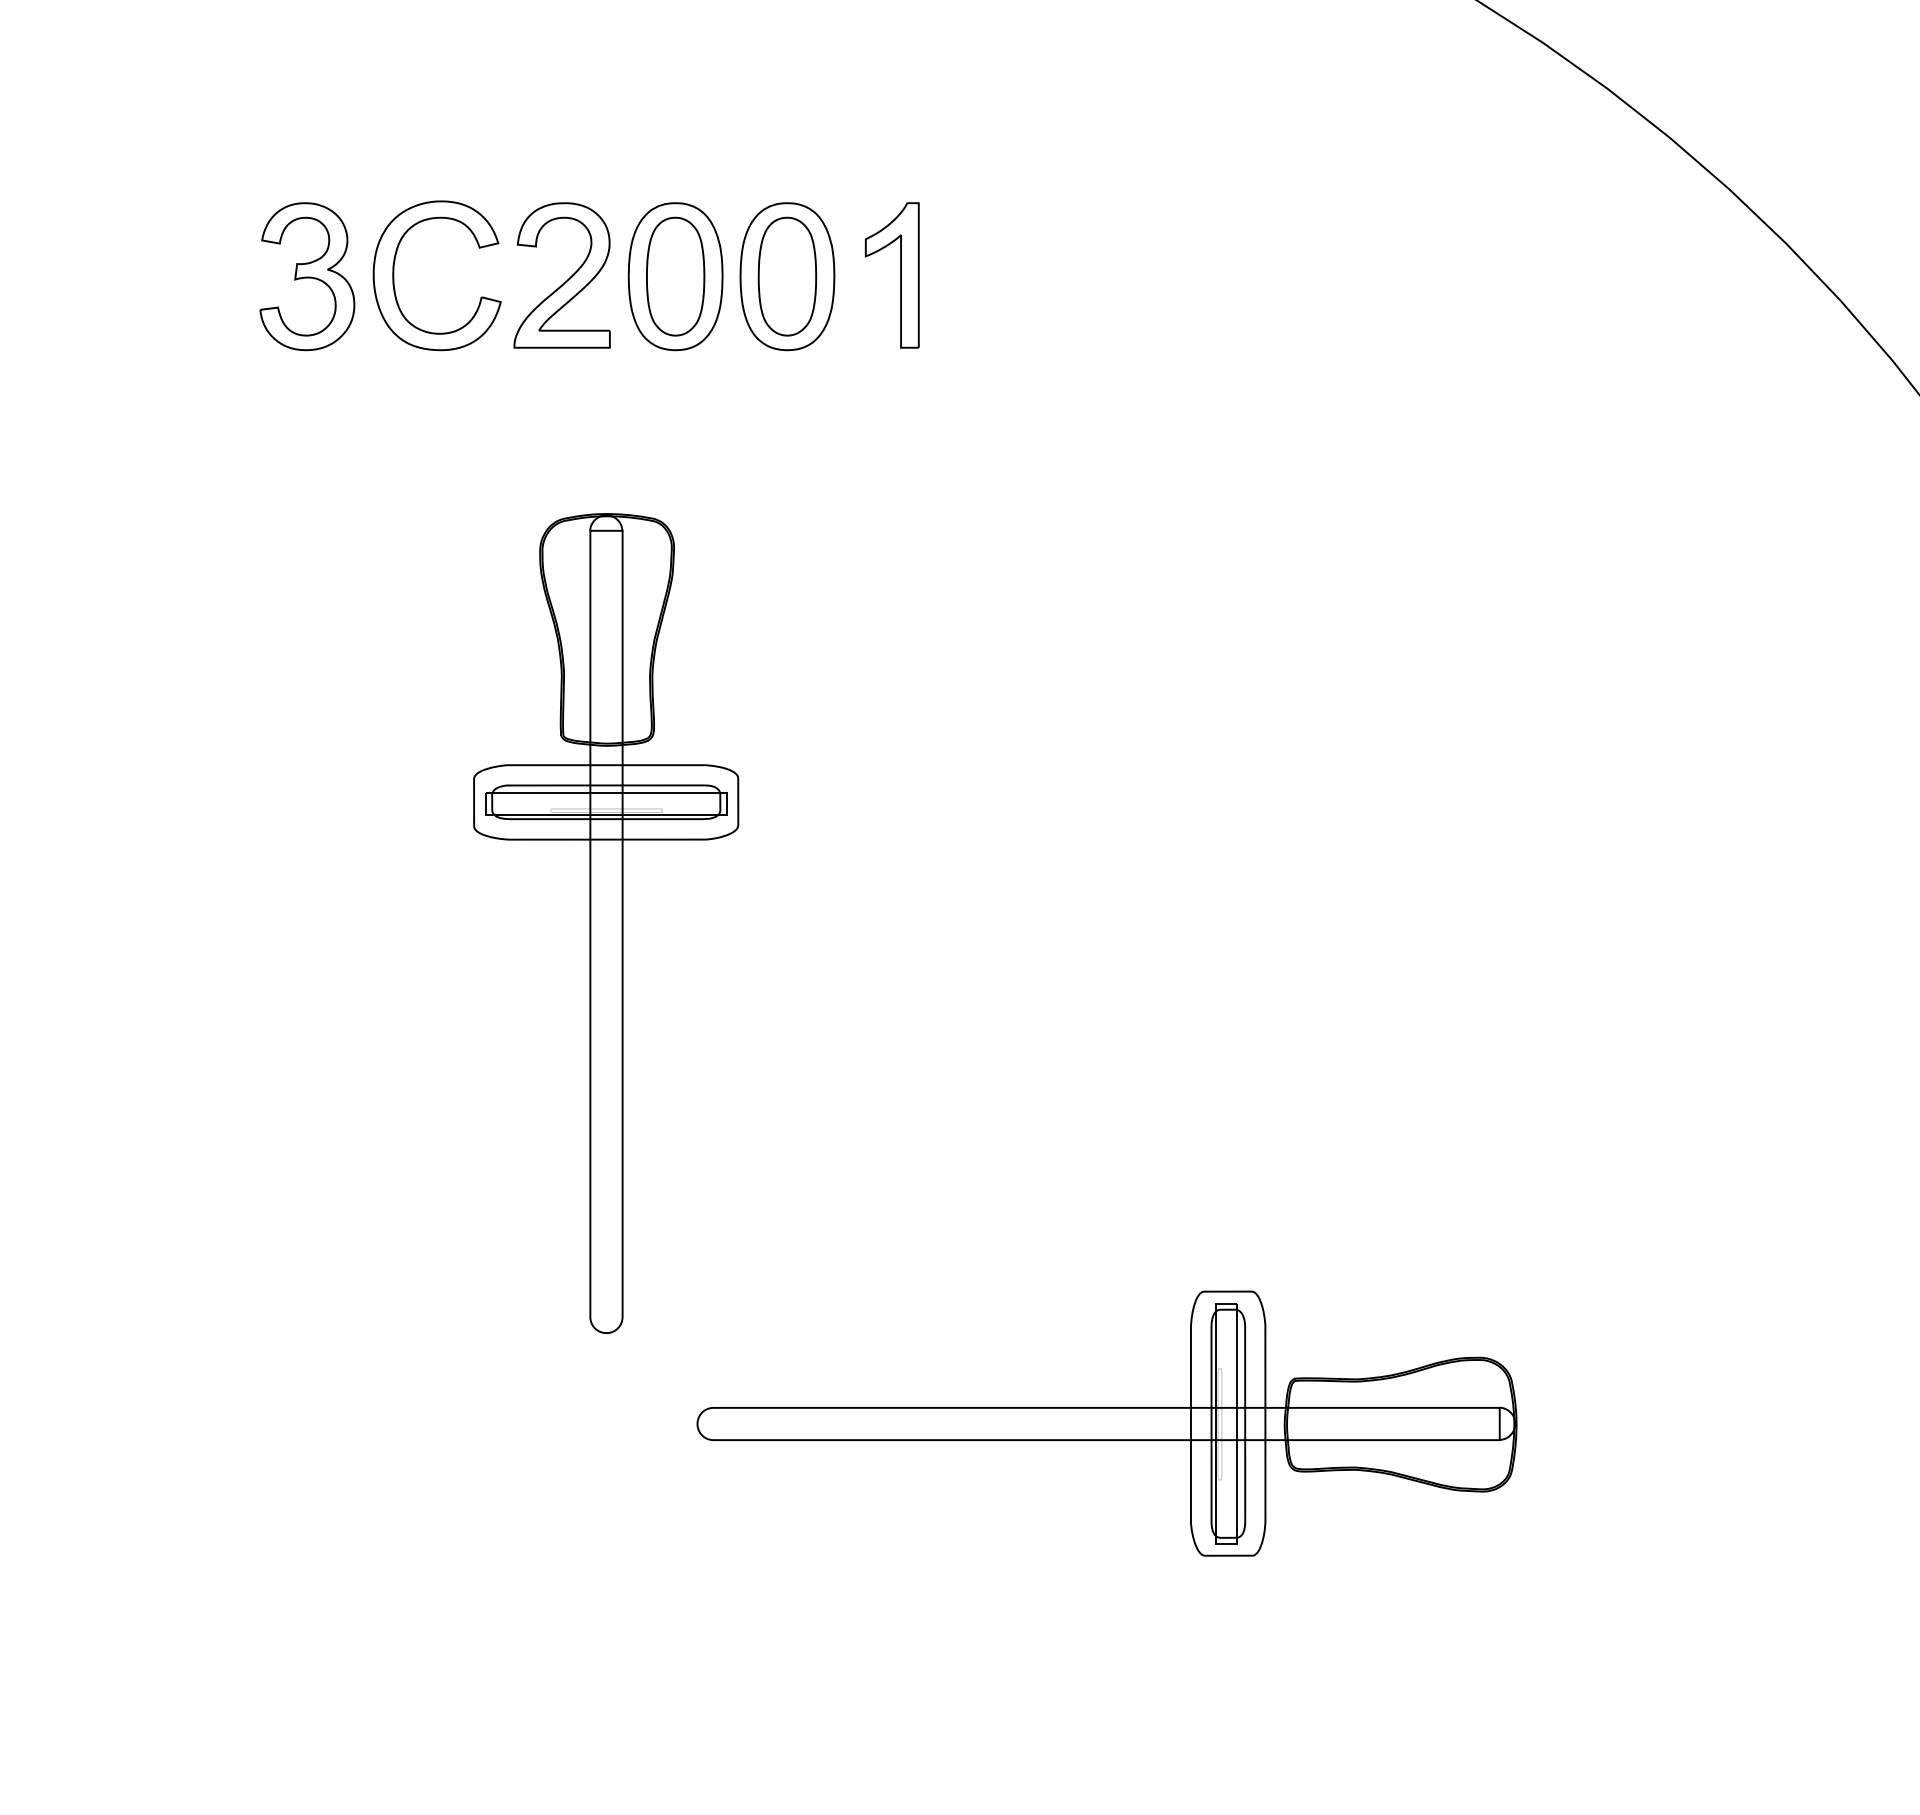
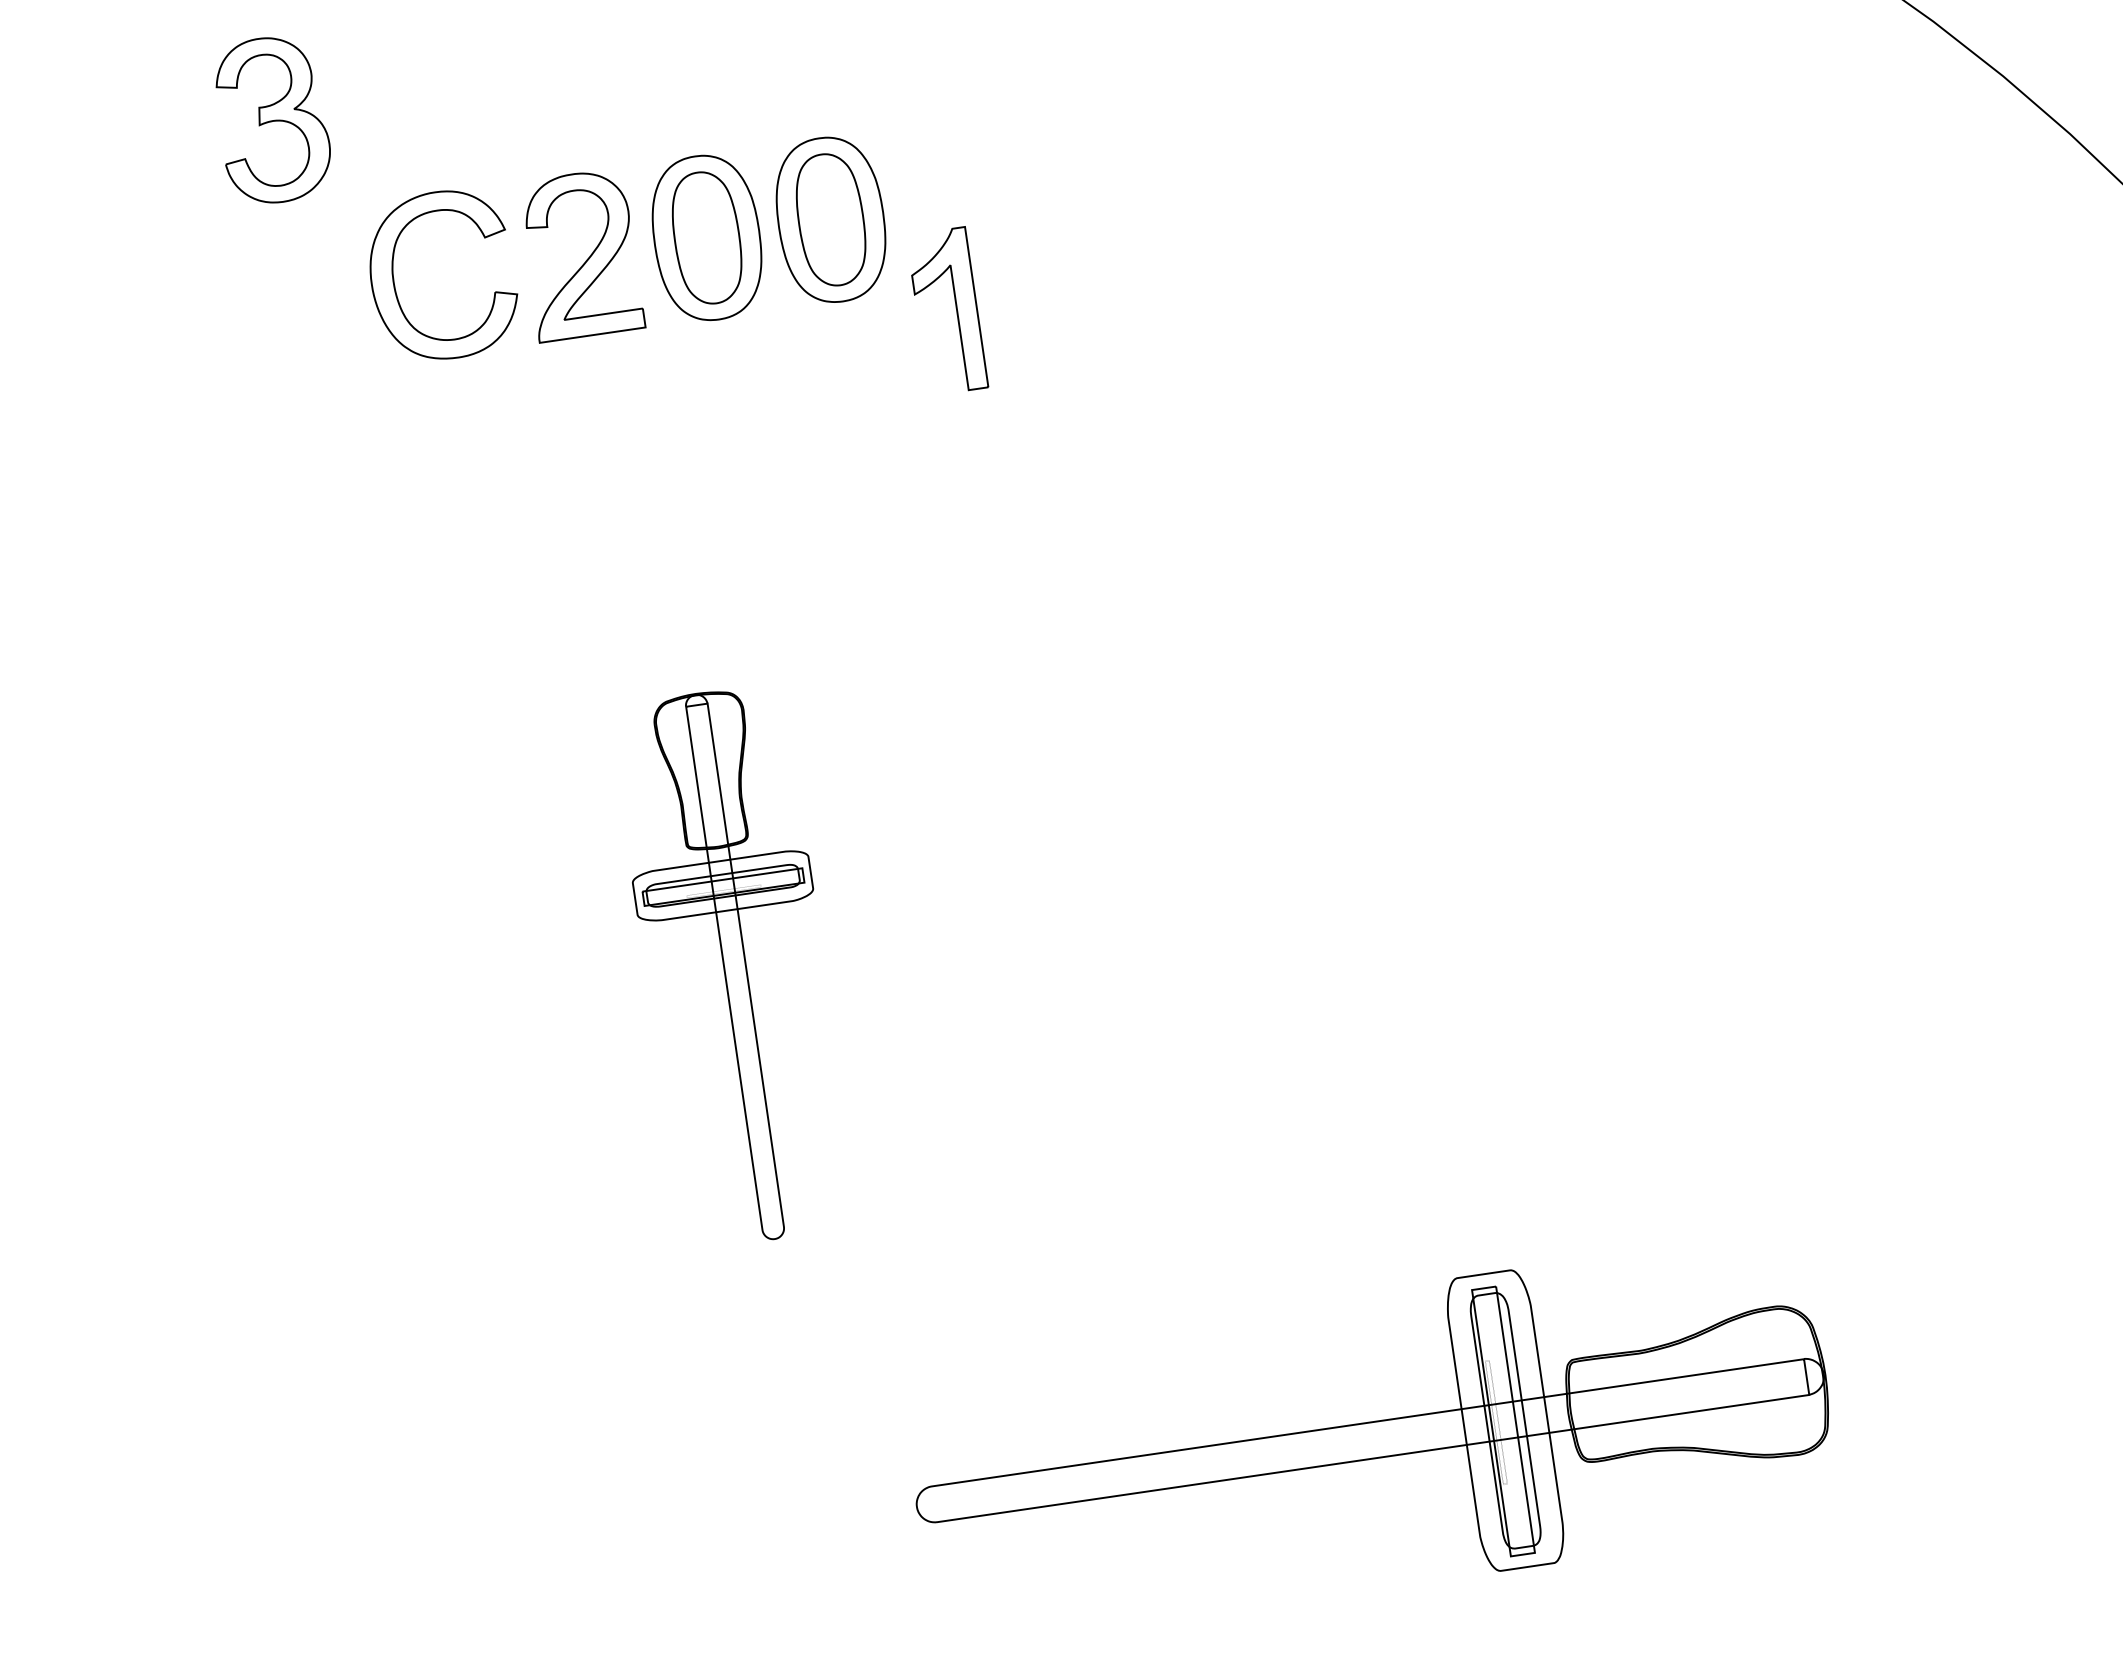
part: (900, 275) -> (956, 310), moved
part: (307, 276) -> (272, 119), moved
part: (606, 923) -> (735, 966), size x0.6

